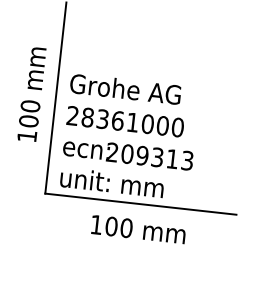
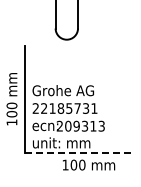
text: (133, 122) -> (69, 108), 28361000 -> 22185731
line: (142, 205) -> (79, 153), solid -> dashed
text: (139, 228) -> (89, 164), moved

